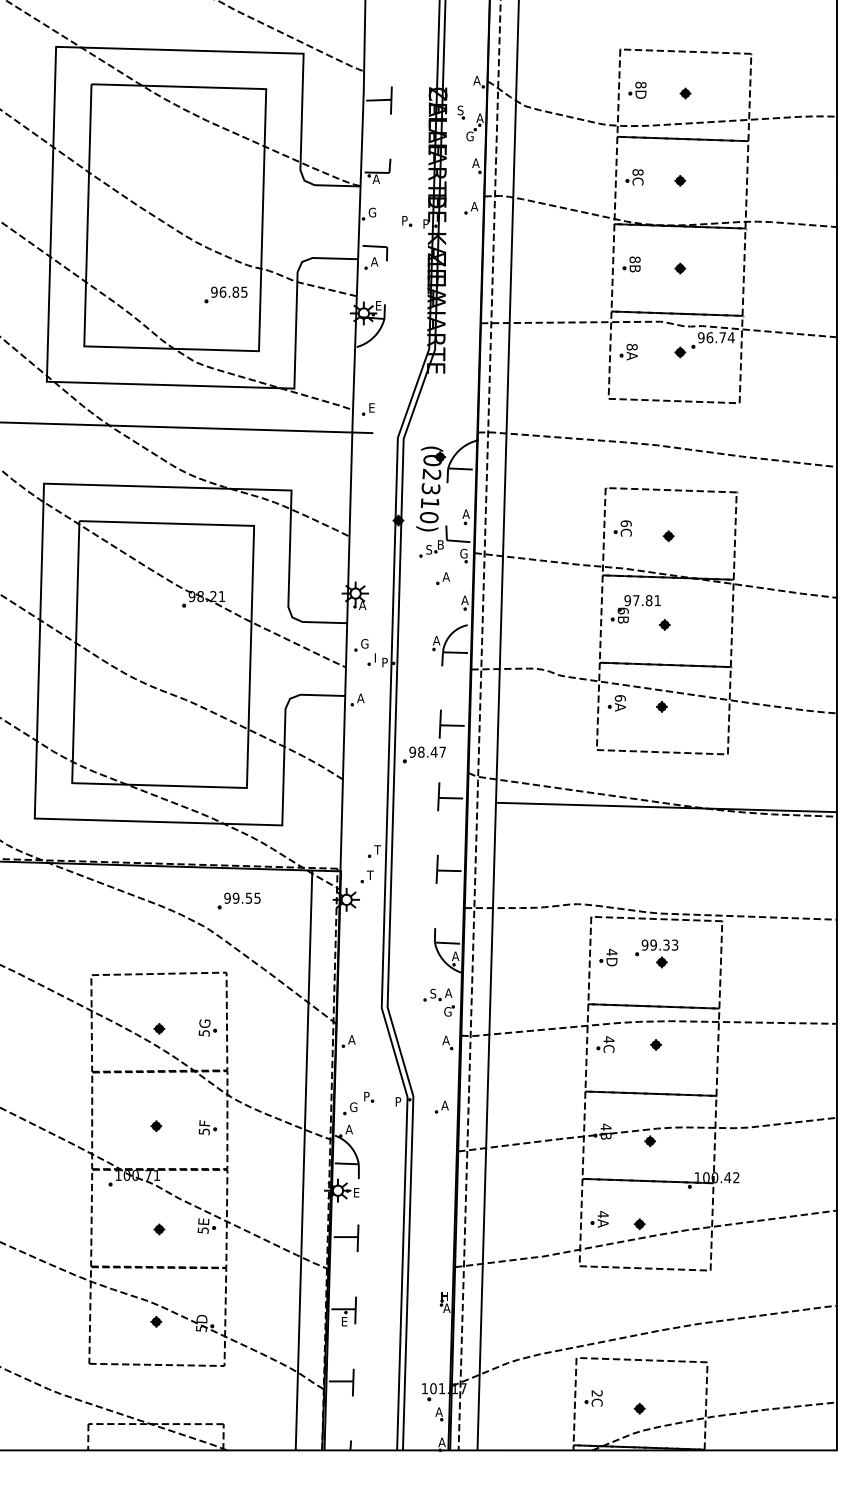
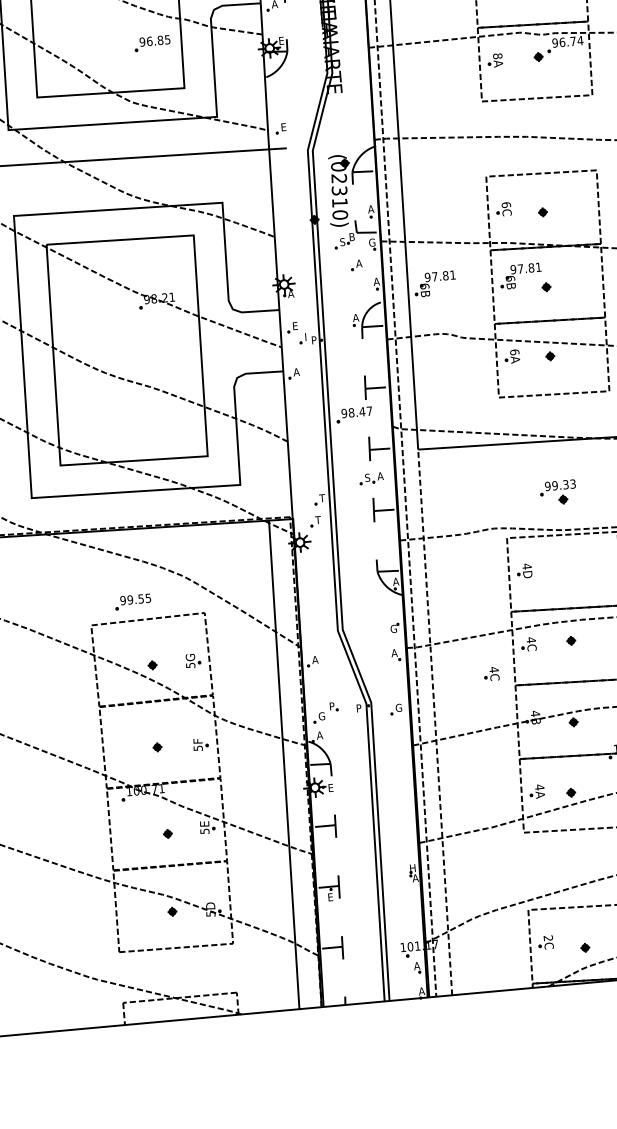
part: (533, 609) -> (434, 284), added
text: (364, 643) -> (295, 325), G -> E
part: (238, 900) -> (132, 601), moved
part: (656, 953) -> (558, 492), moved
part: (437, 994) -> (371, 478), moved
part: (558, 1075) -> (491, 674), added
text: (445, 1105) -> (398, 707), A -> G
line: (486, 1125) -> (434, 721), solid -> dashed

